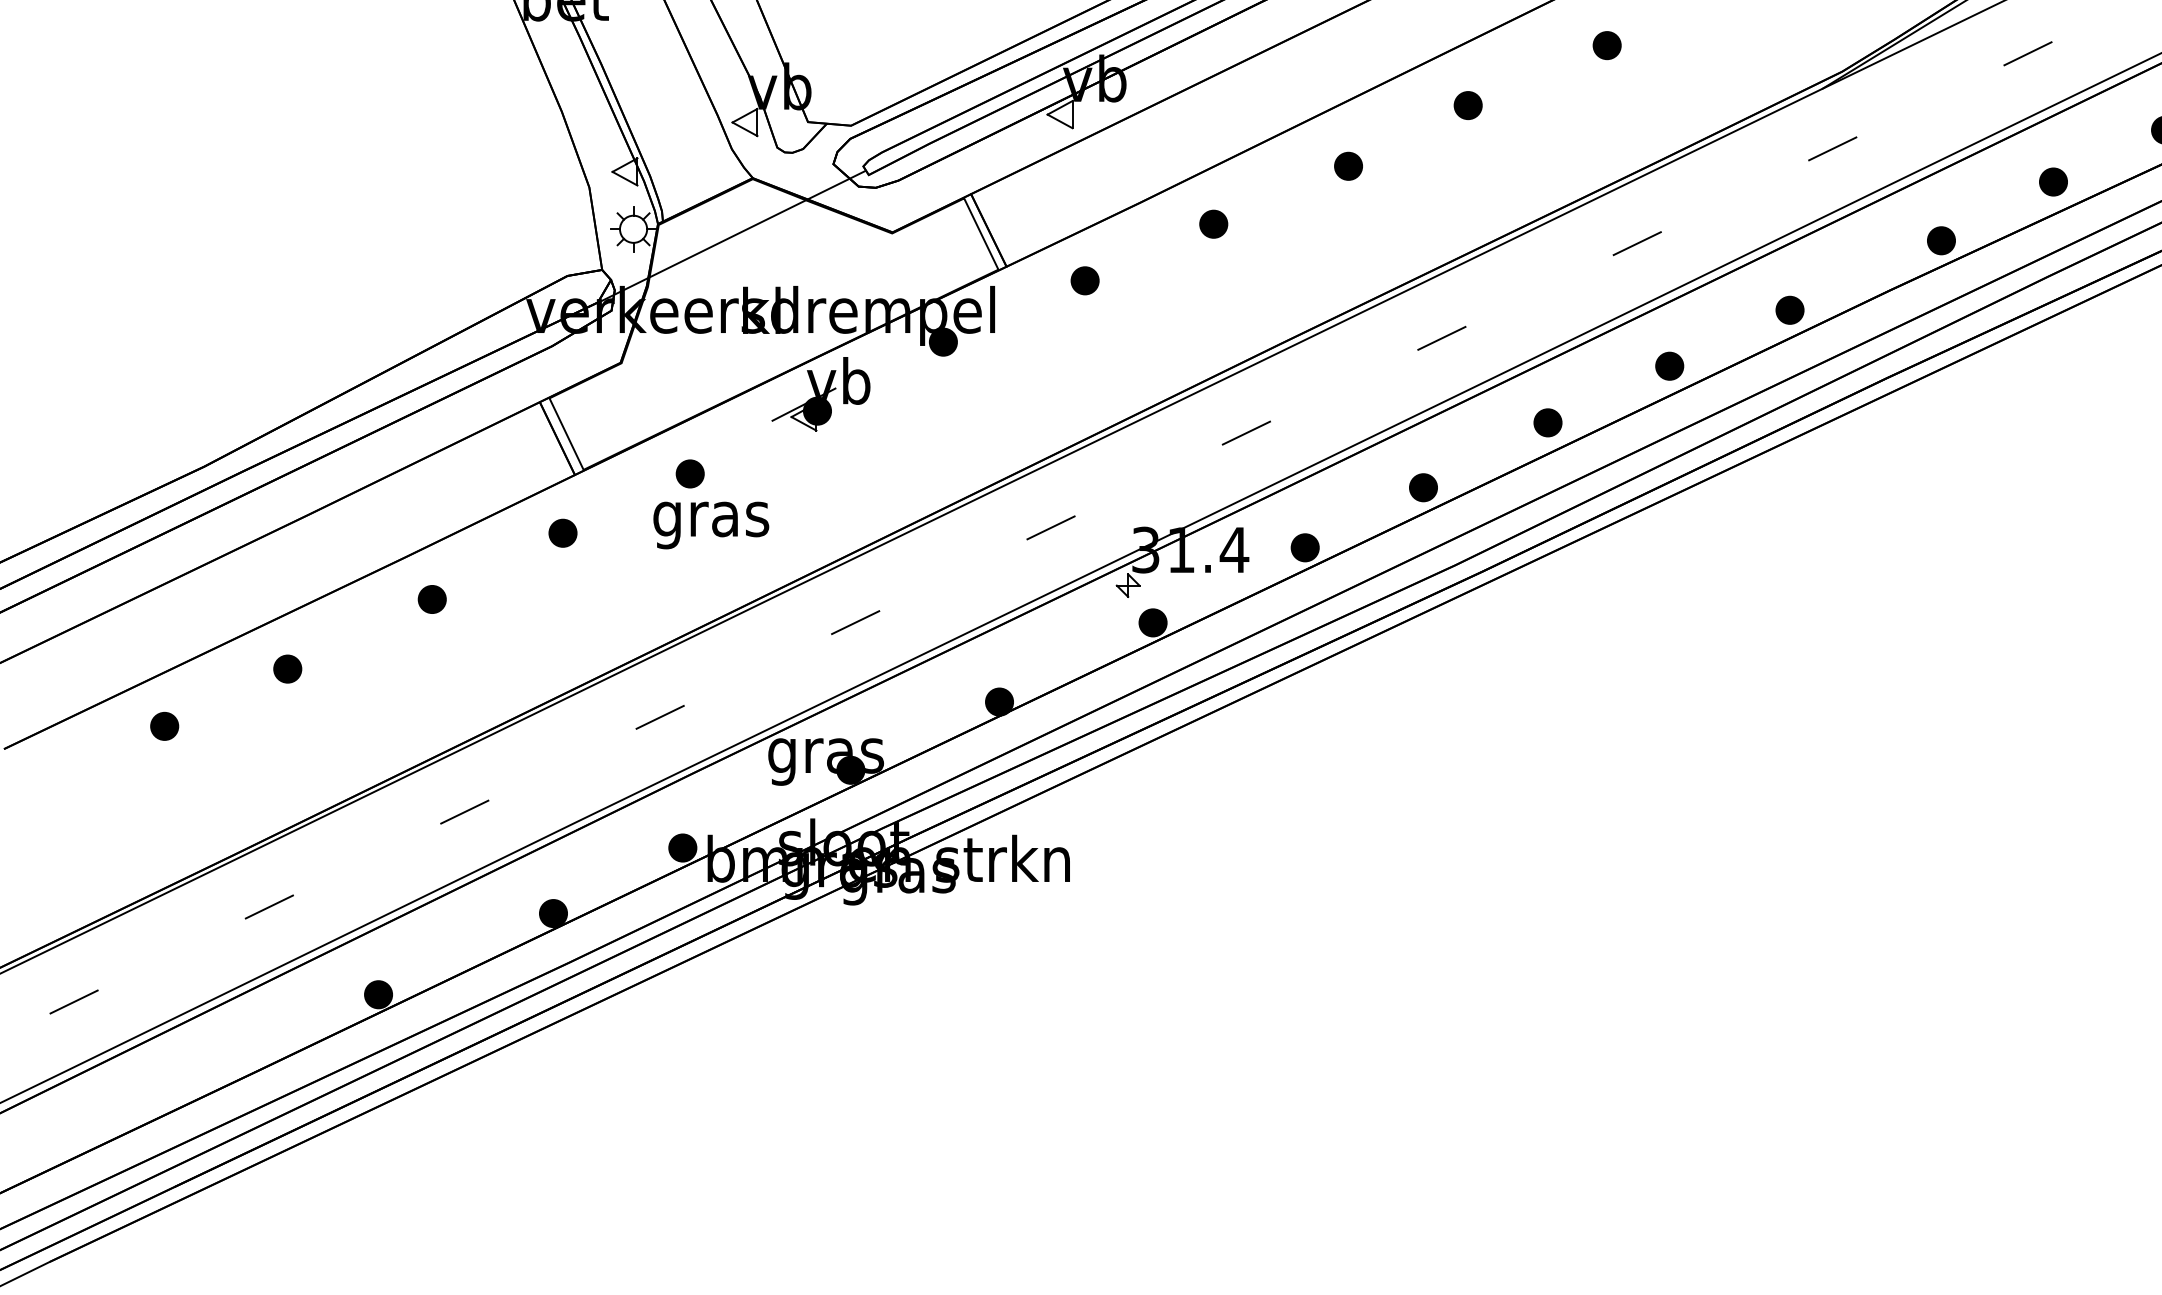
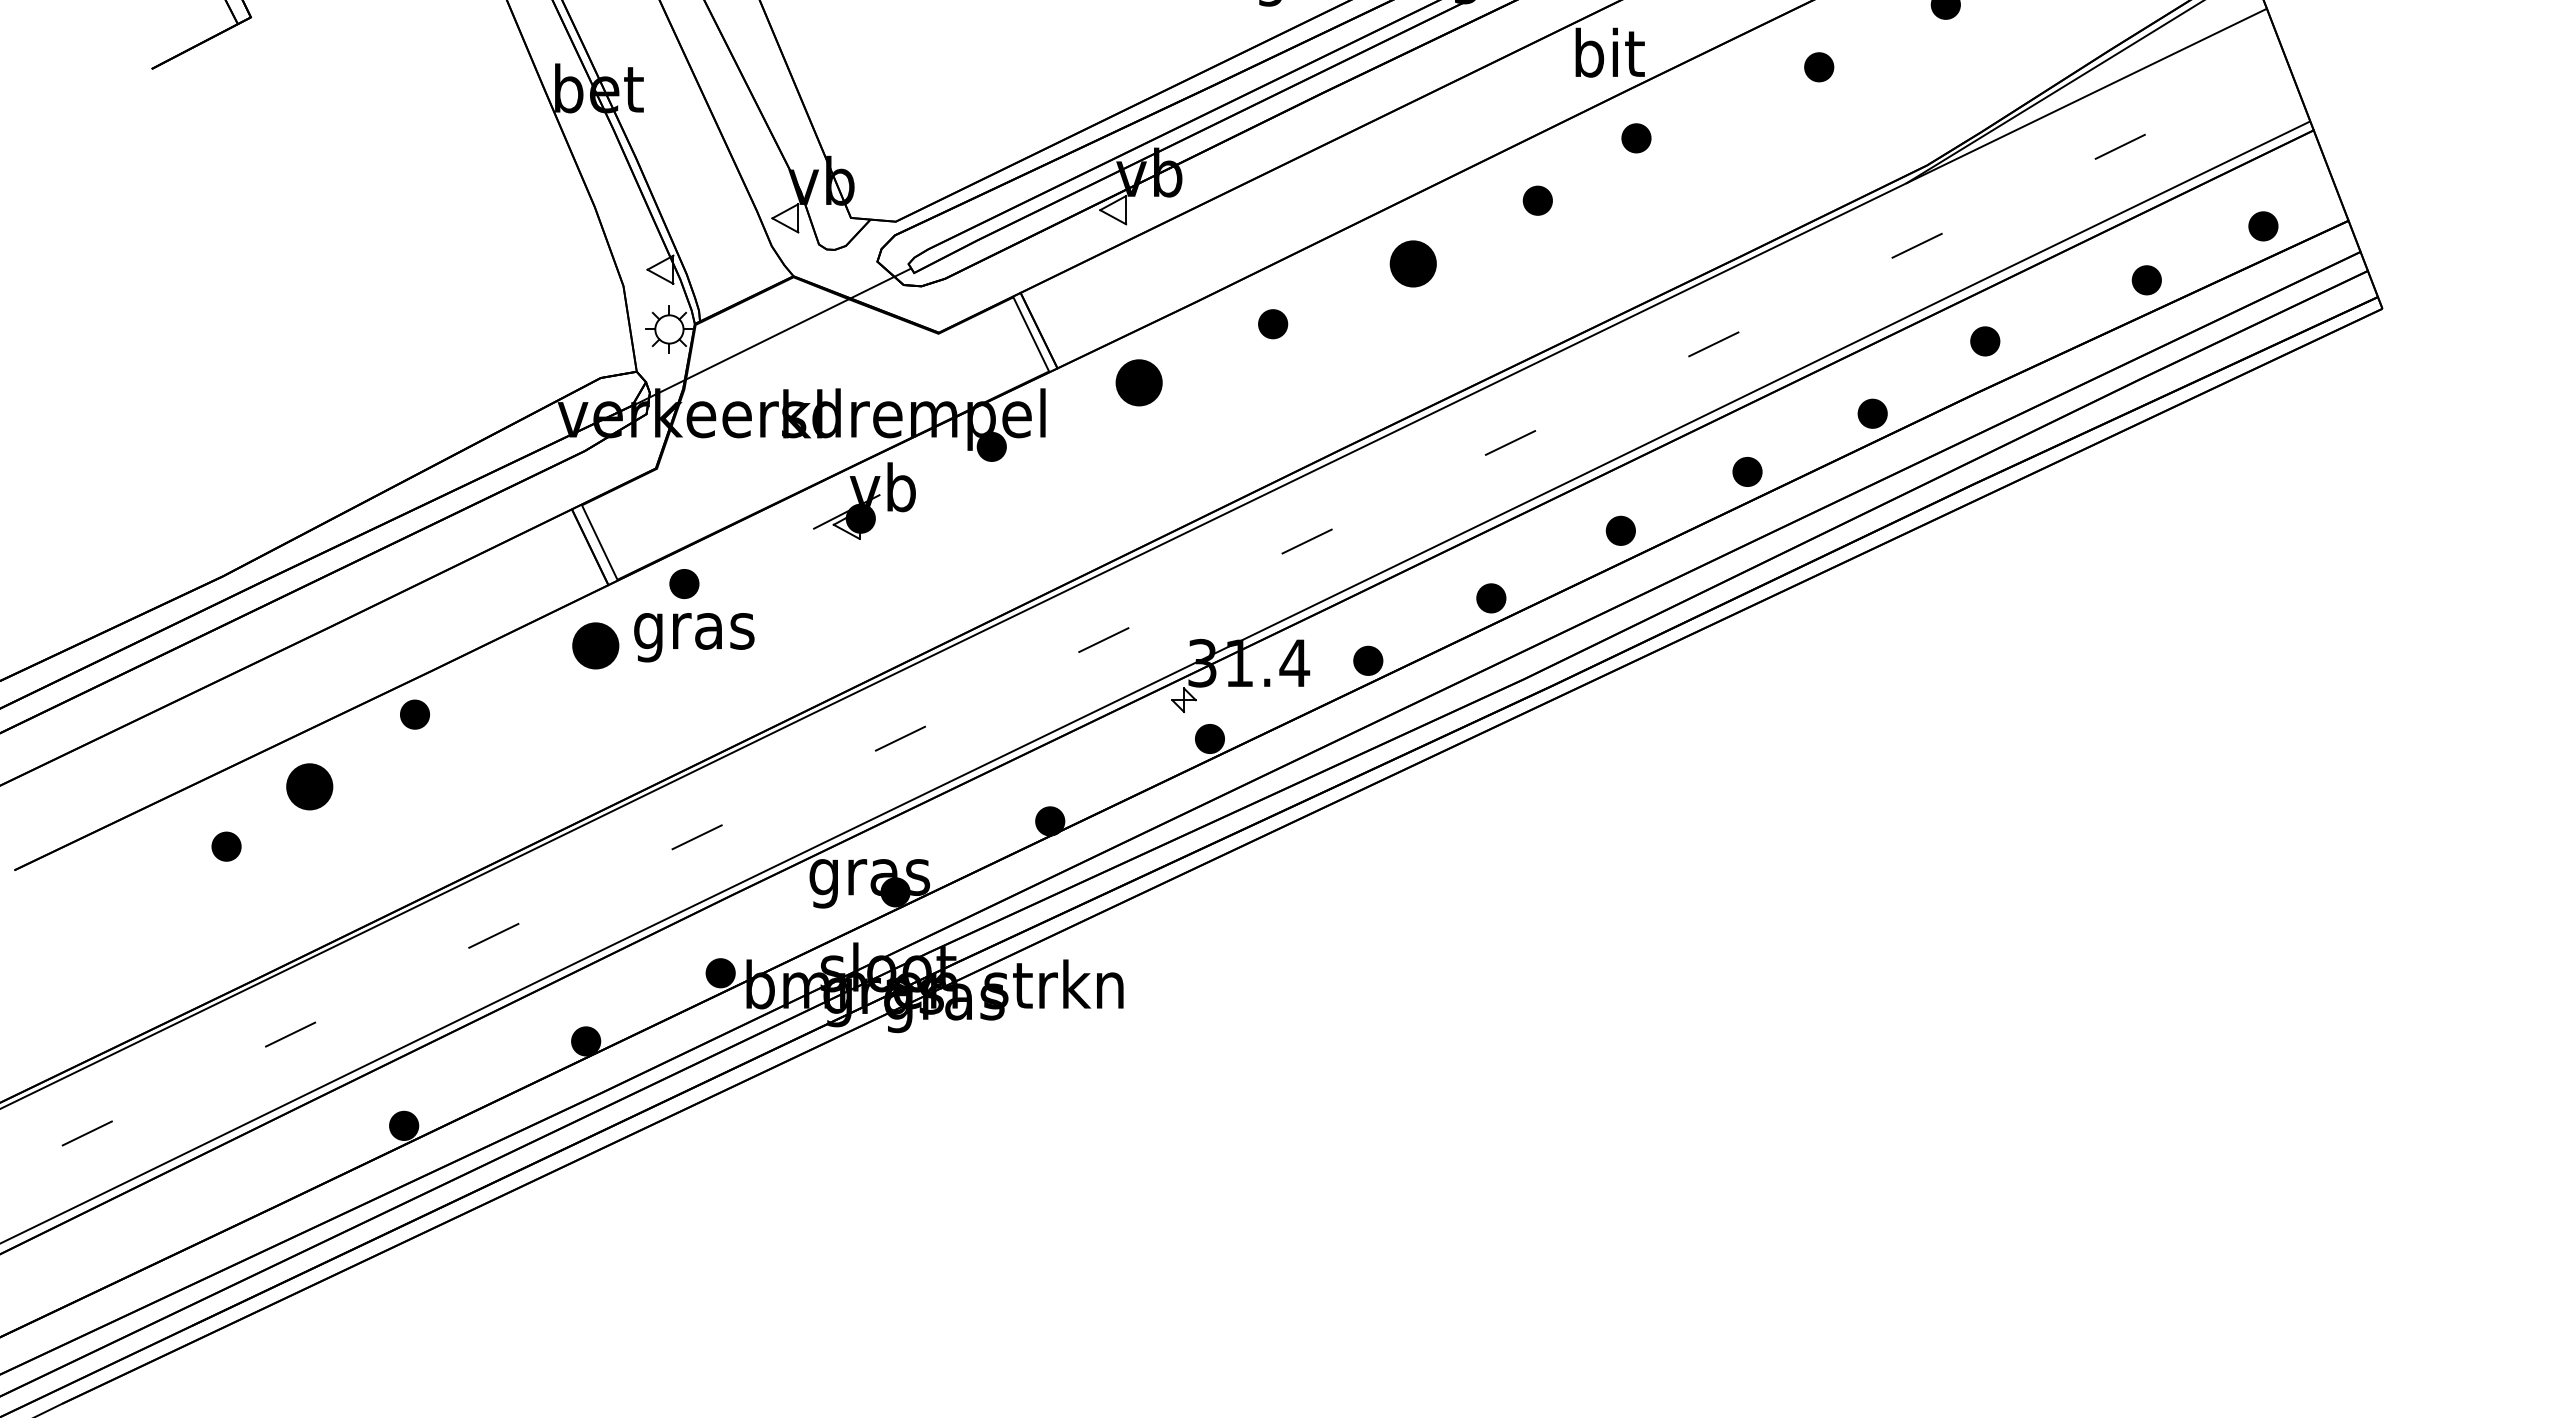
part: (1607, 45) -> (1636, 138), moved
part: (1348, 165) -> (1413, 263), size x1.6
part: (1941, 240) -> (1985, 341), moved
part: (1085, 281) -> (1139, 383), size x1.6
part: (690, 473) -> (684, 583), moved
text: (711, 525) -> (694, 637), moved
part: (563, 533) -> (596, 645), size x1.6
part: (431, 599) -> (414, 714), moved
part: (287, 669) -> (309, 787), size x1.6
part: (164, 726) -> (226, 846), moved

